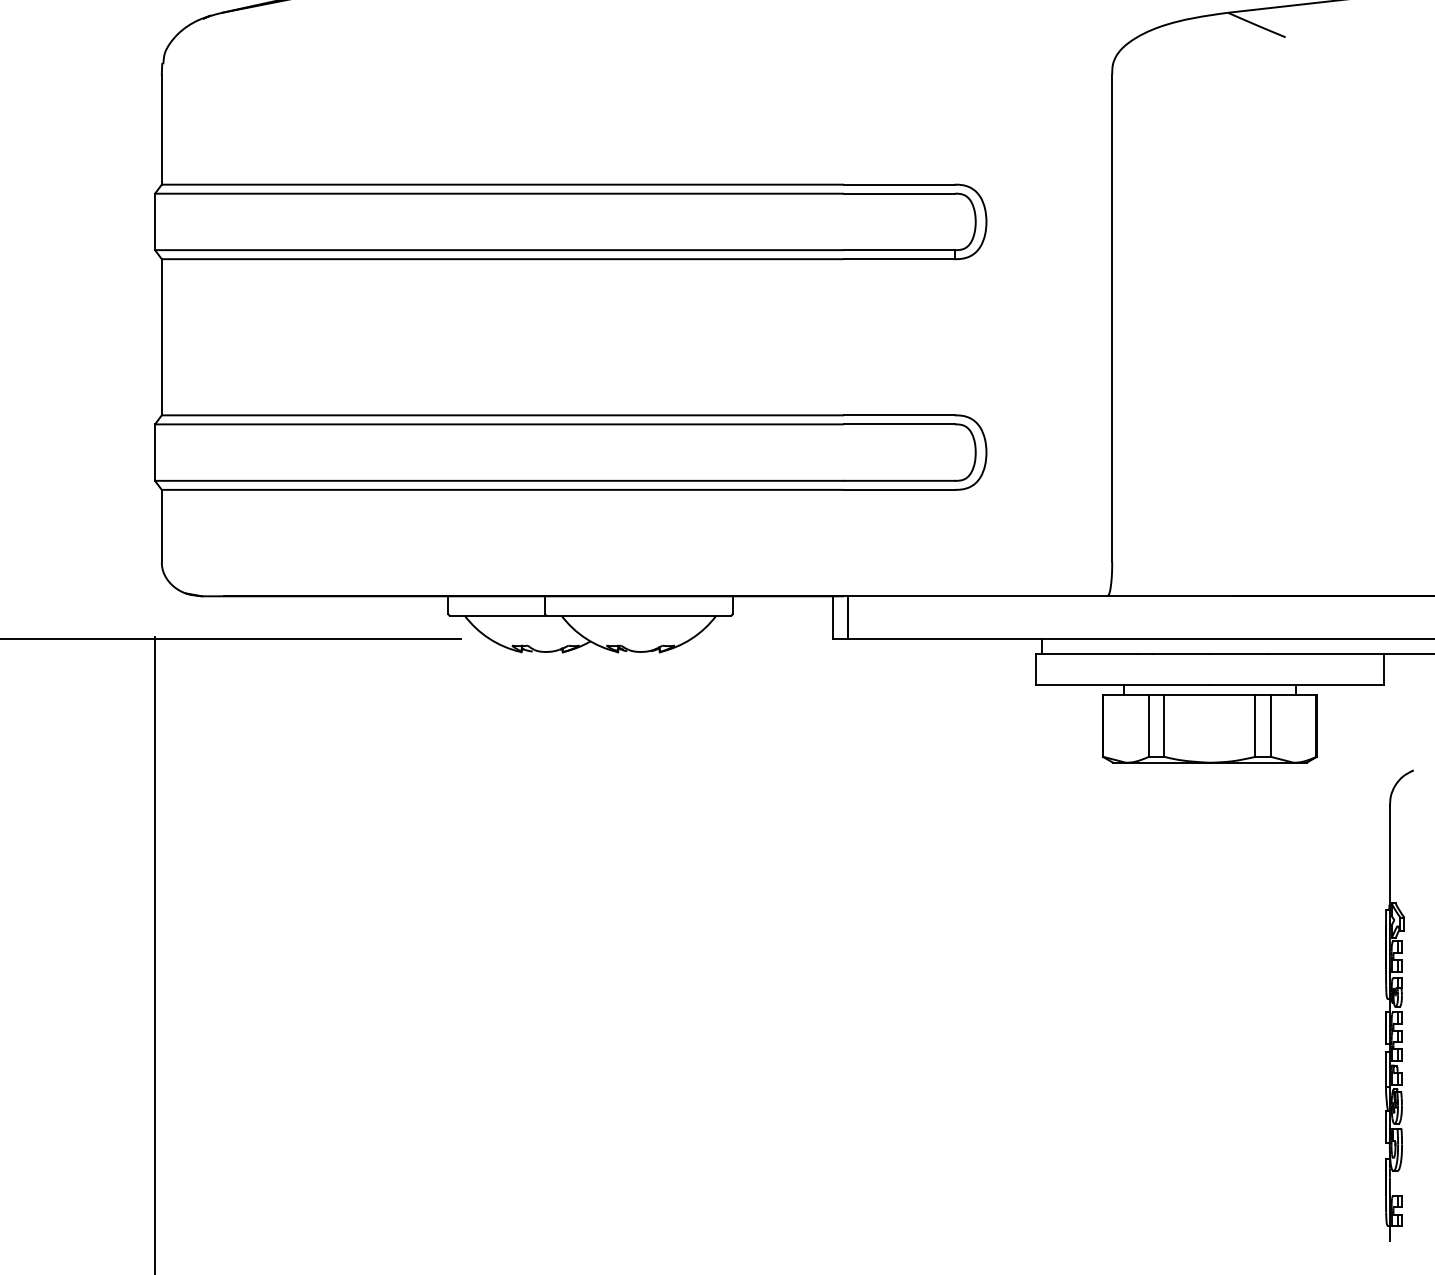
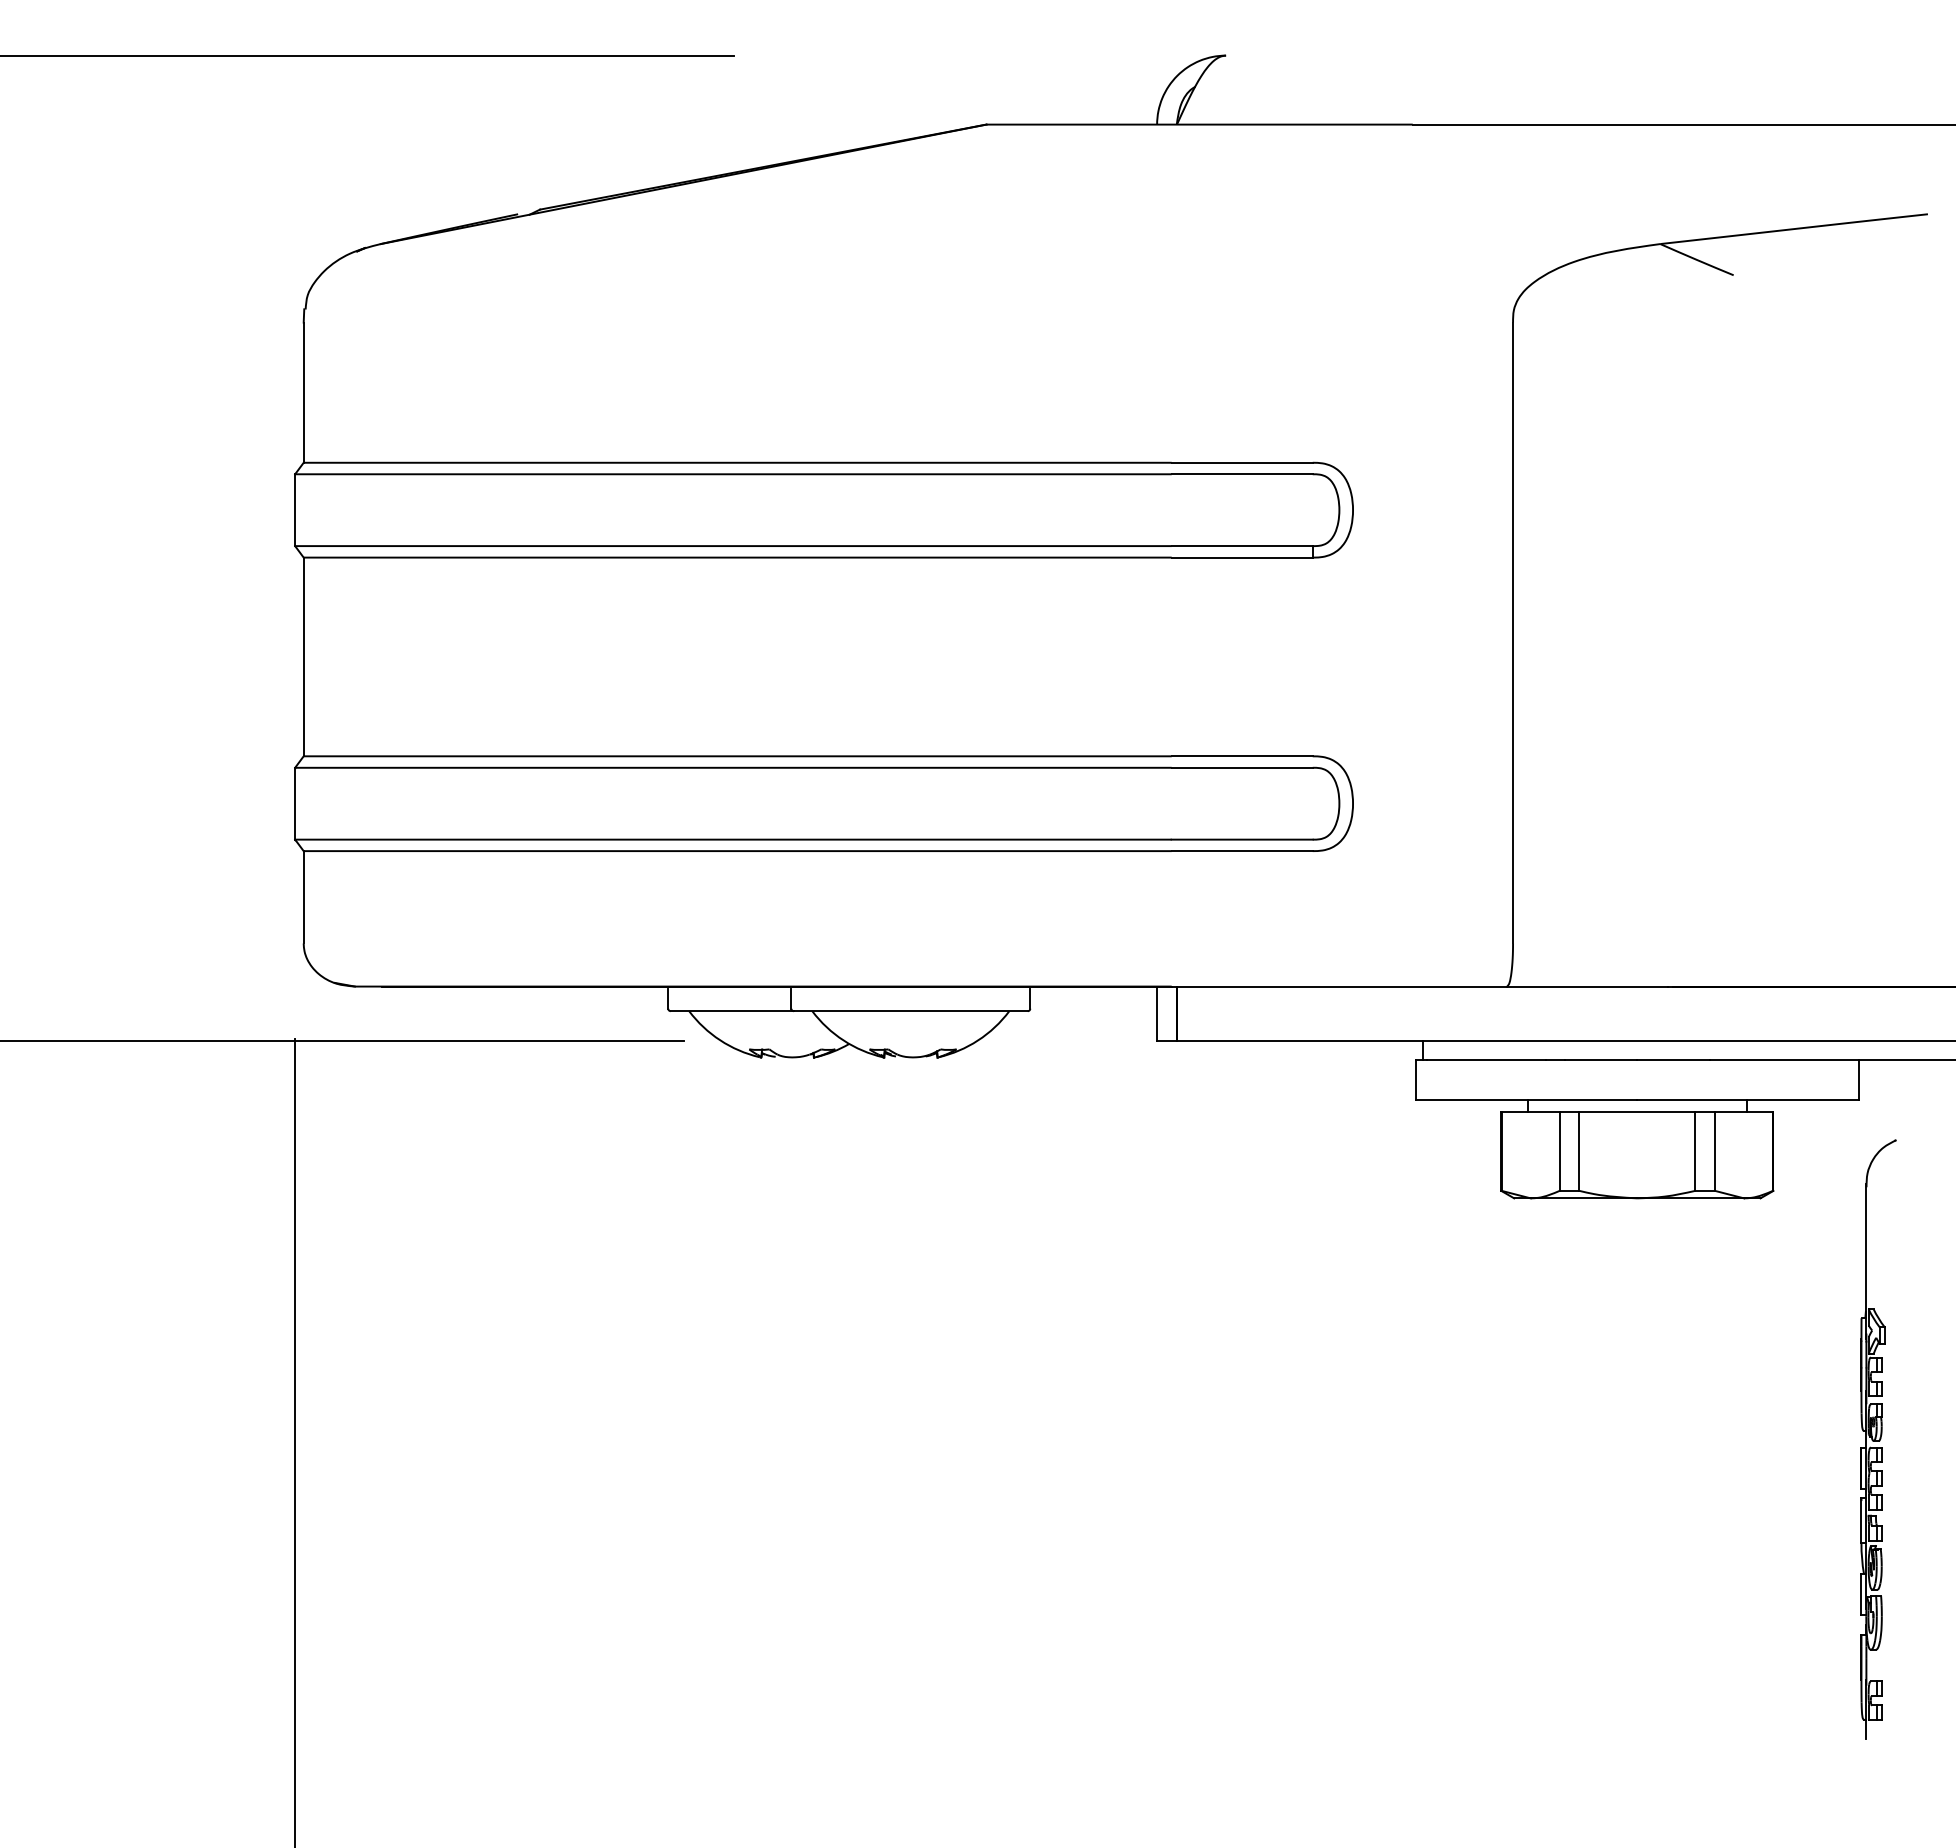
part: (1399, 1005) -> (1878, 1439), moved

